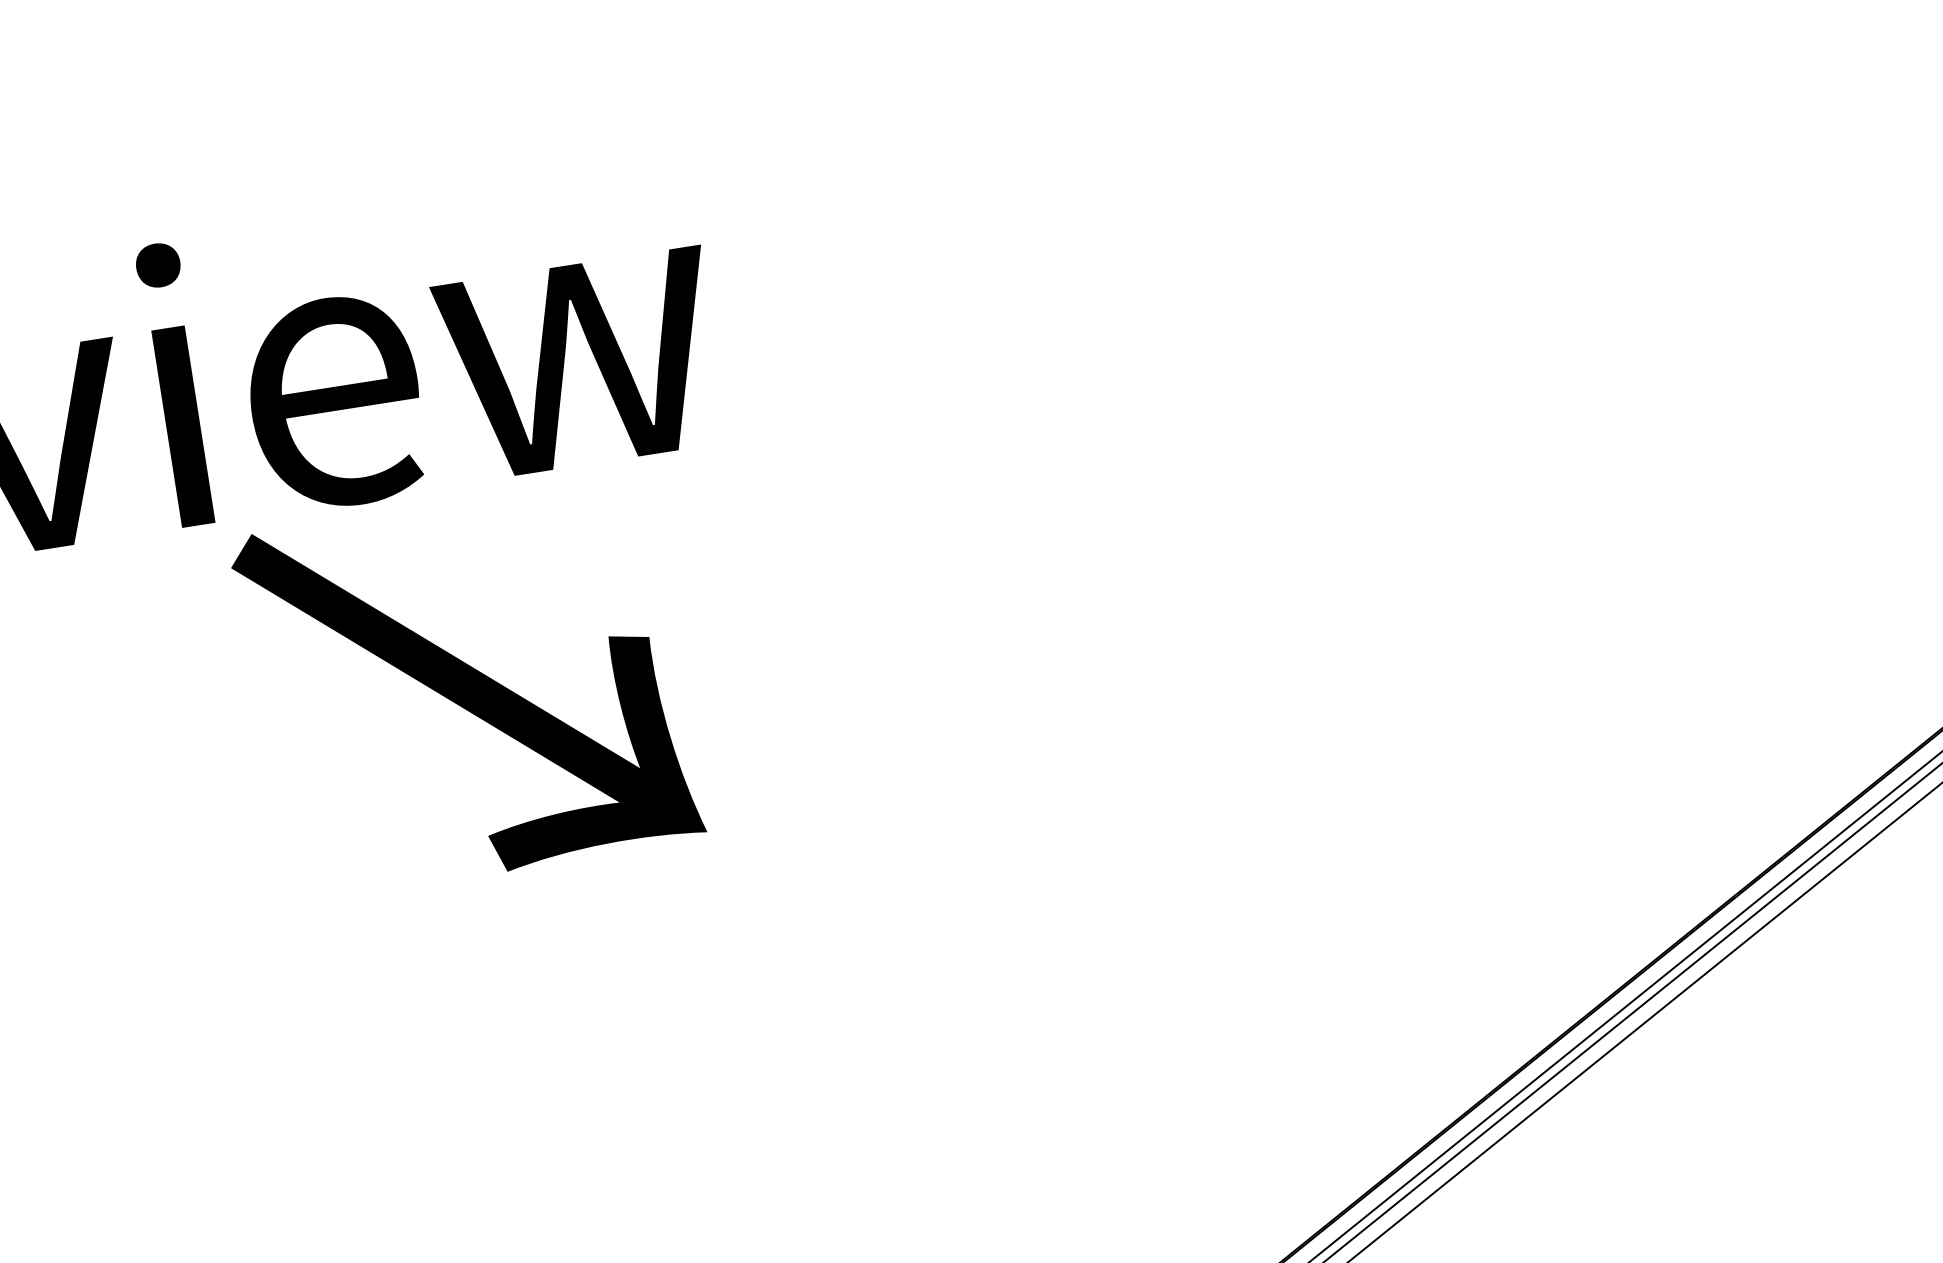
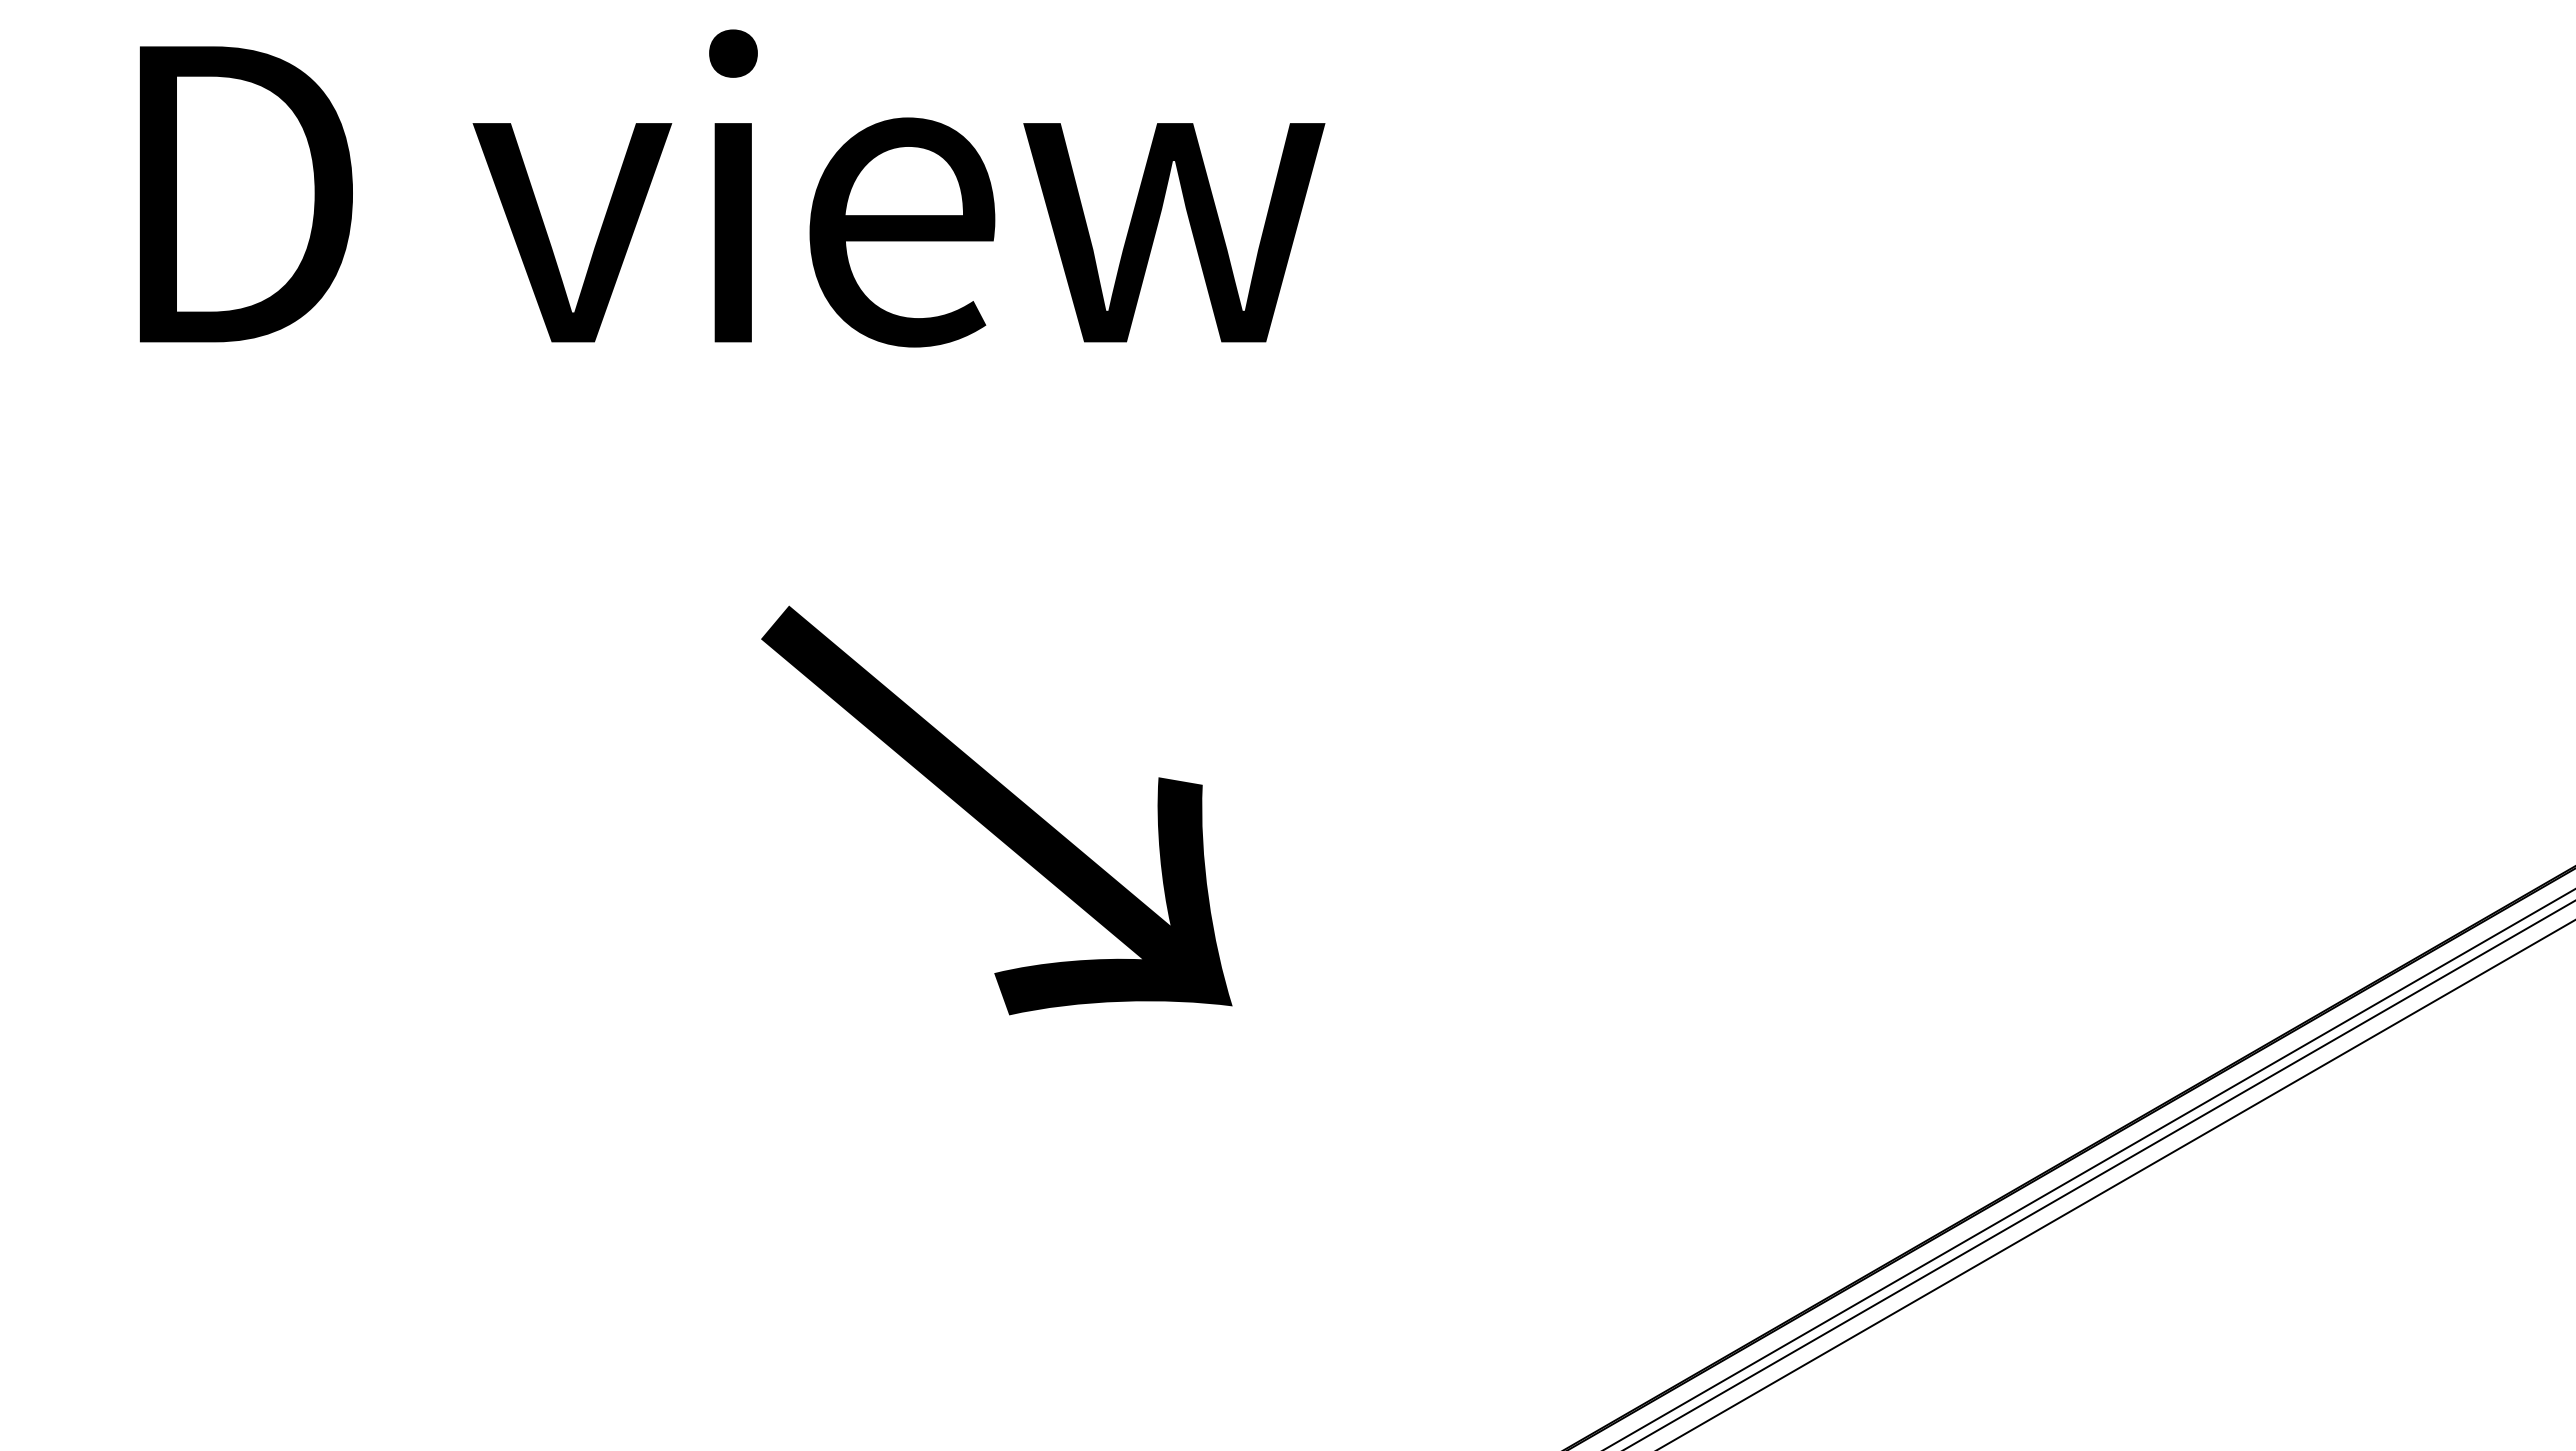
text: (467, 689) -> (996, 810), moved

